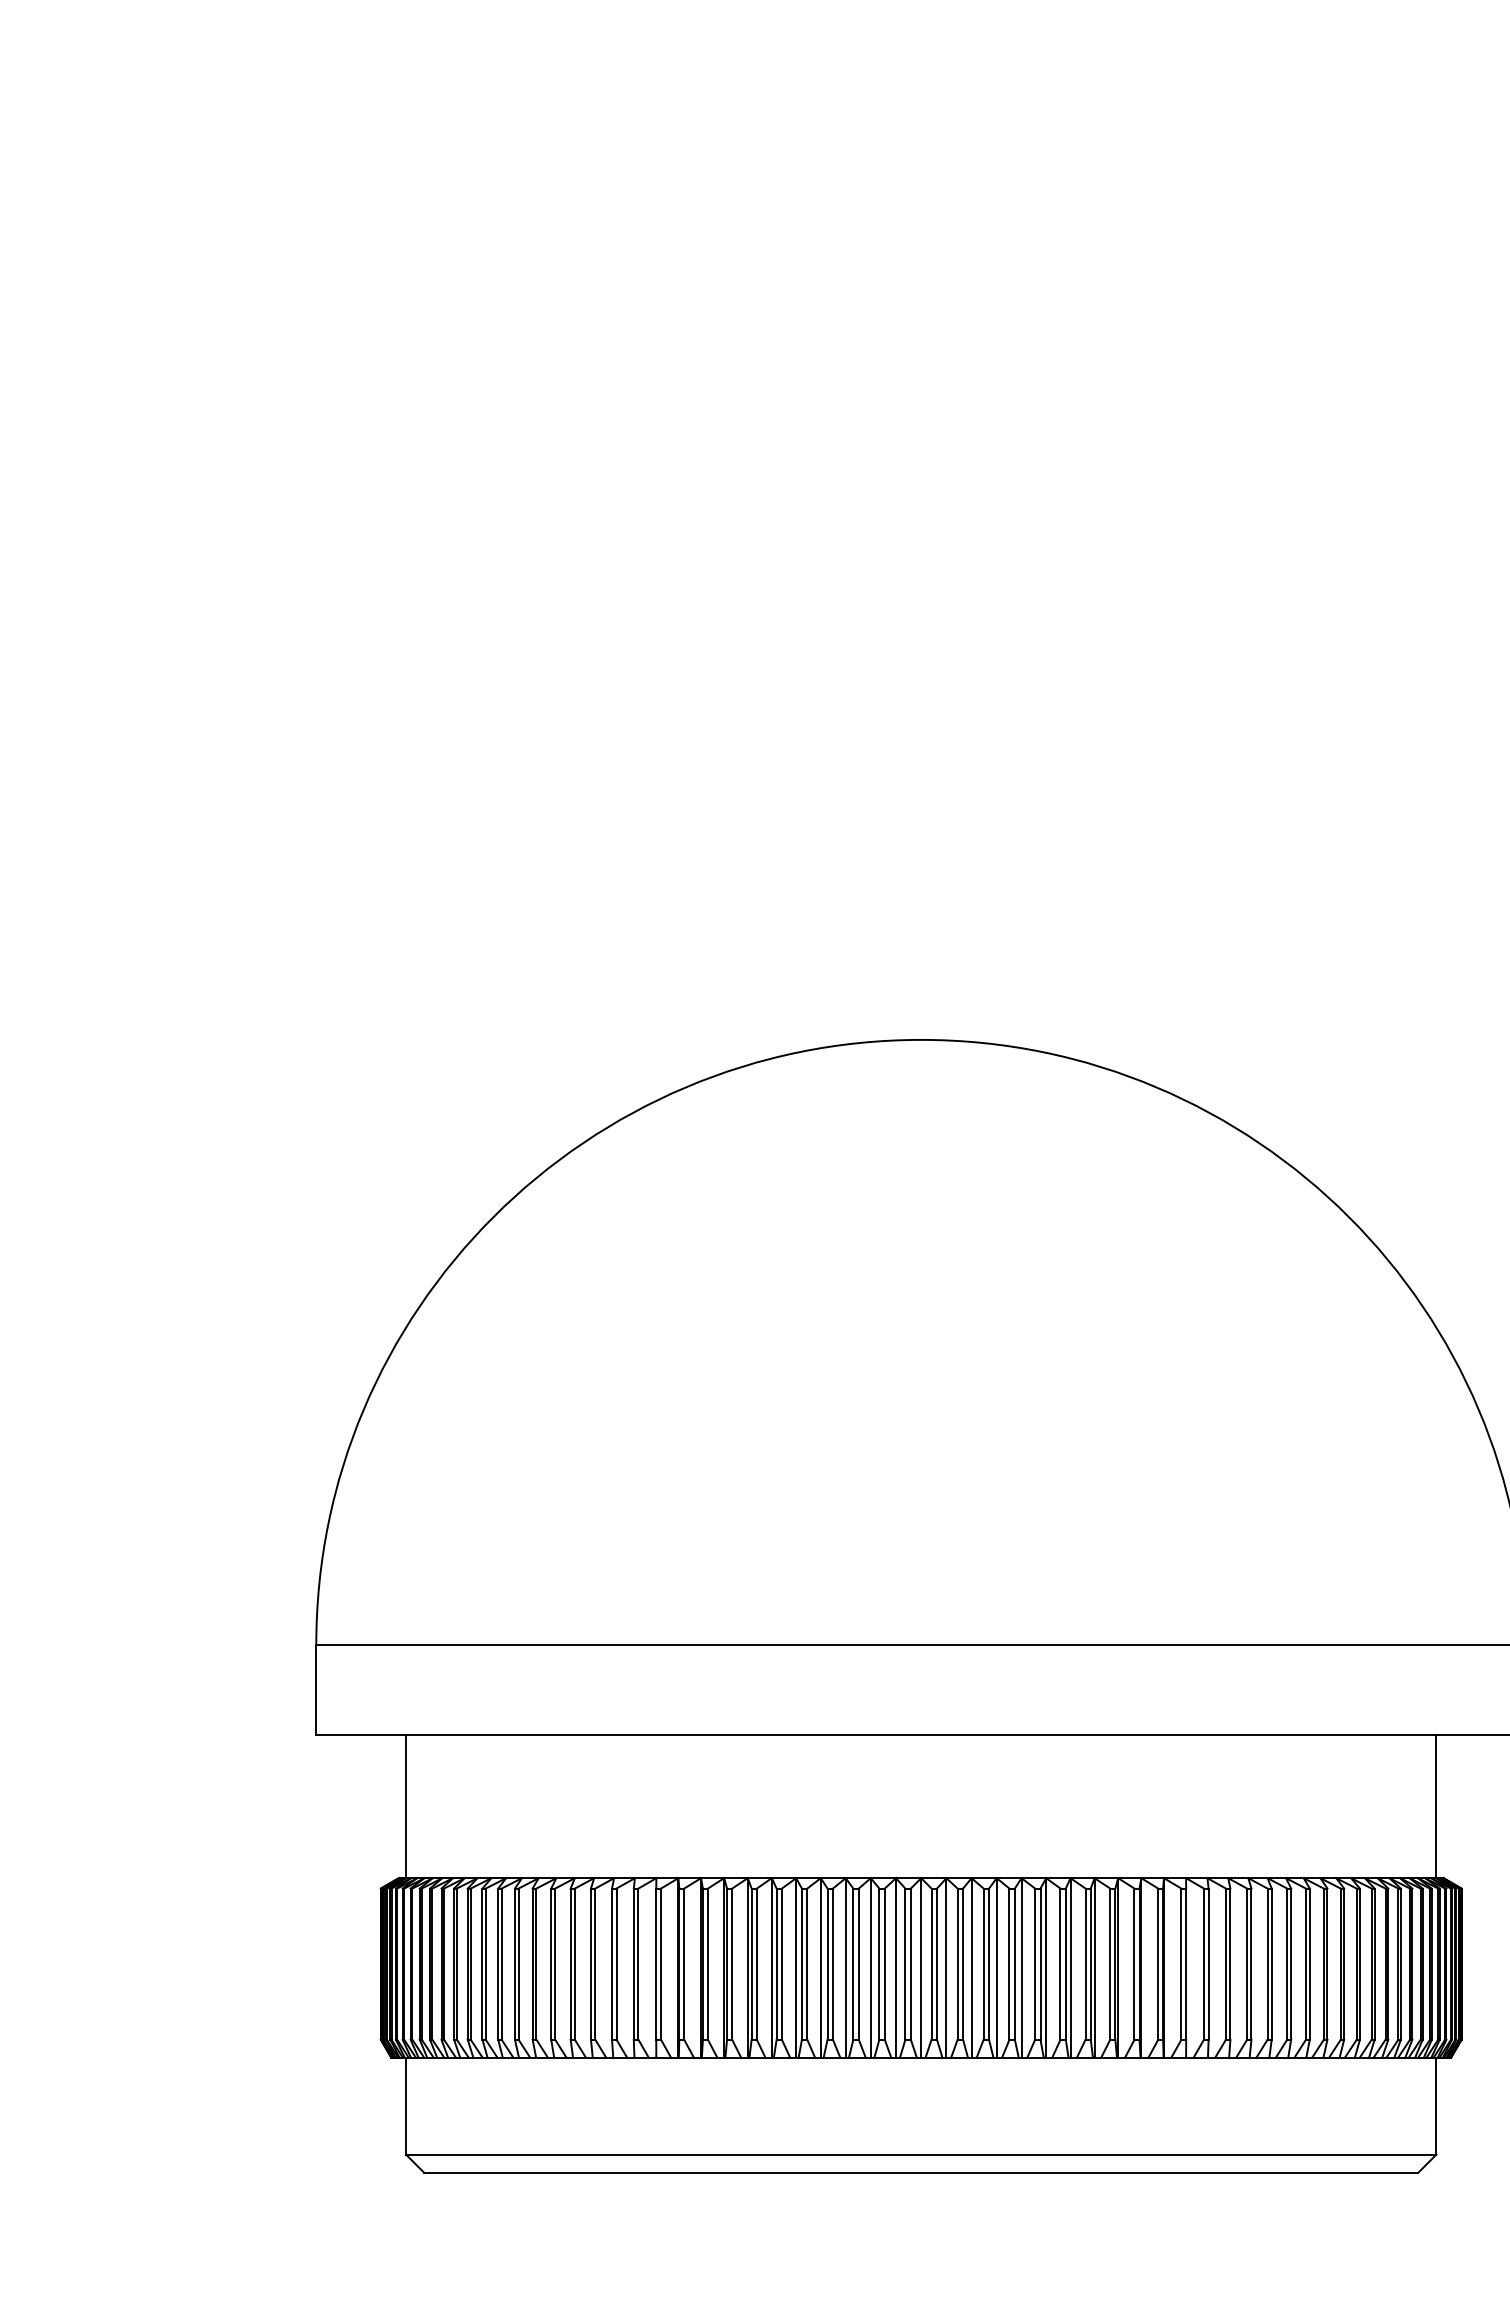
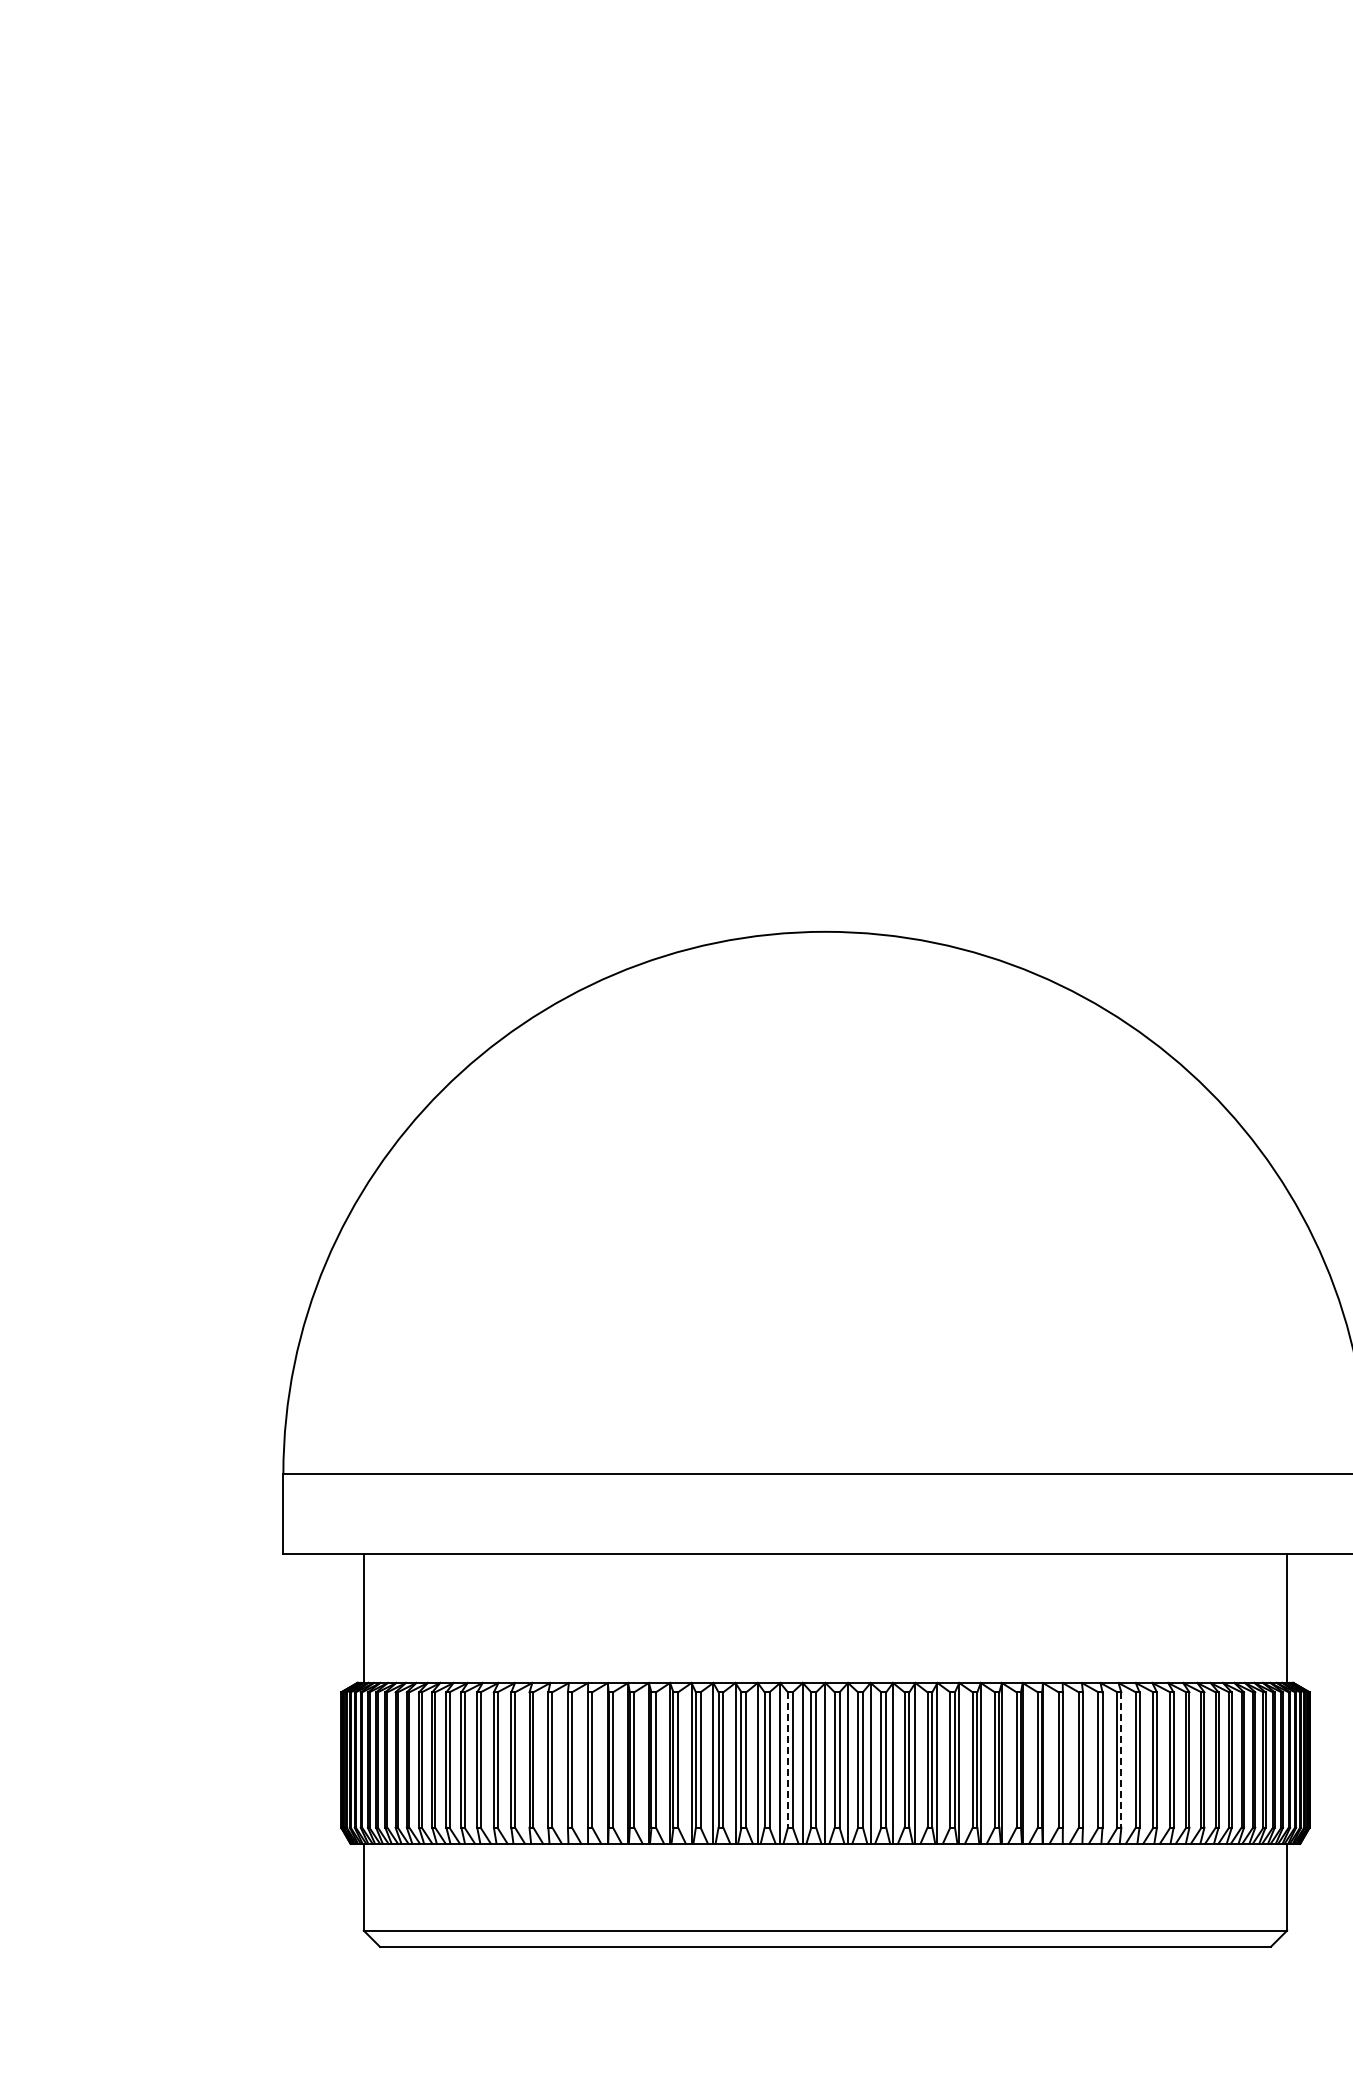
line: (878, 1964) -> (787, 1760), solid -> dashed
line: (1251, 1964) -> (1121, 1760), solid -> dashed

